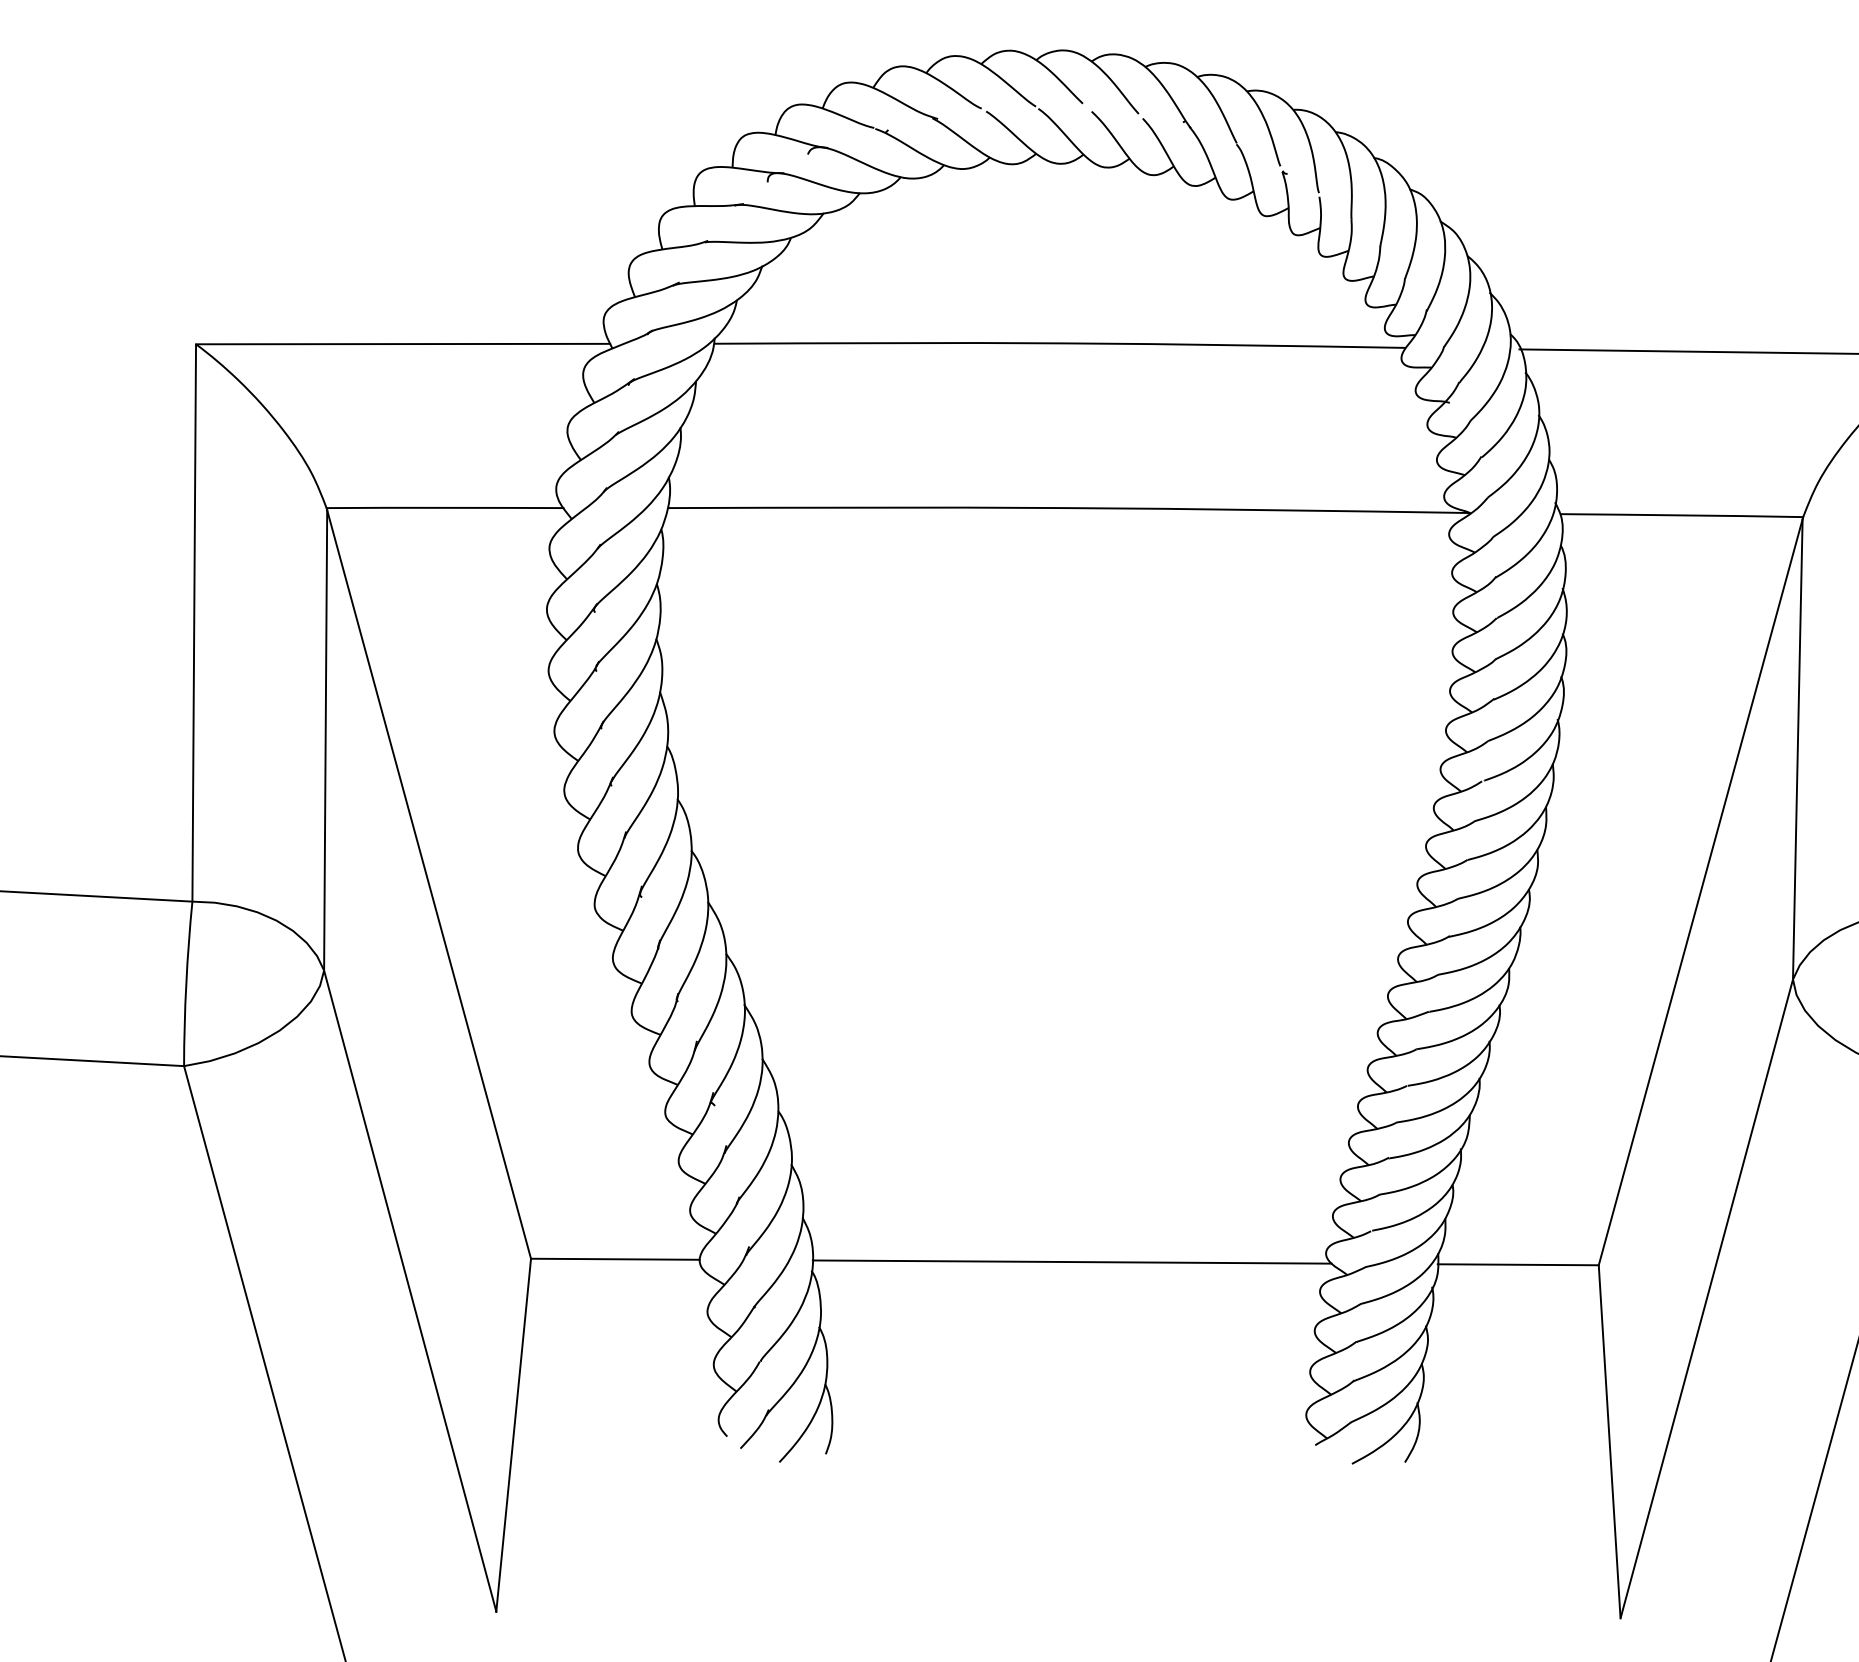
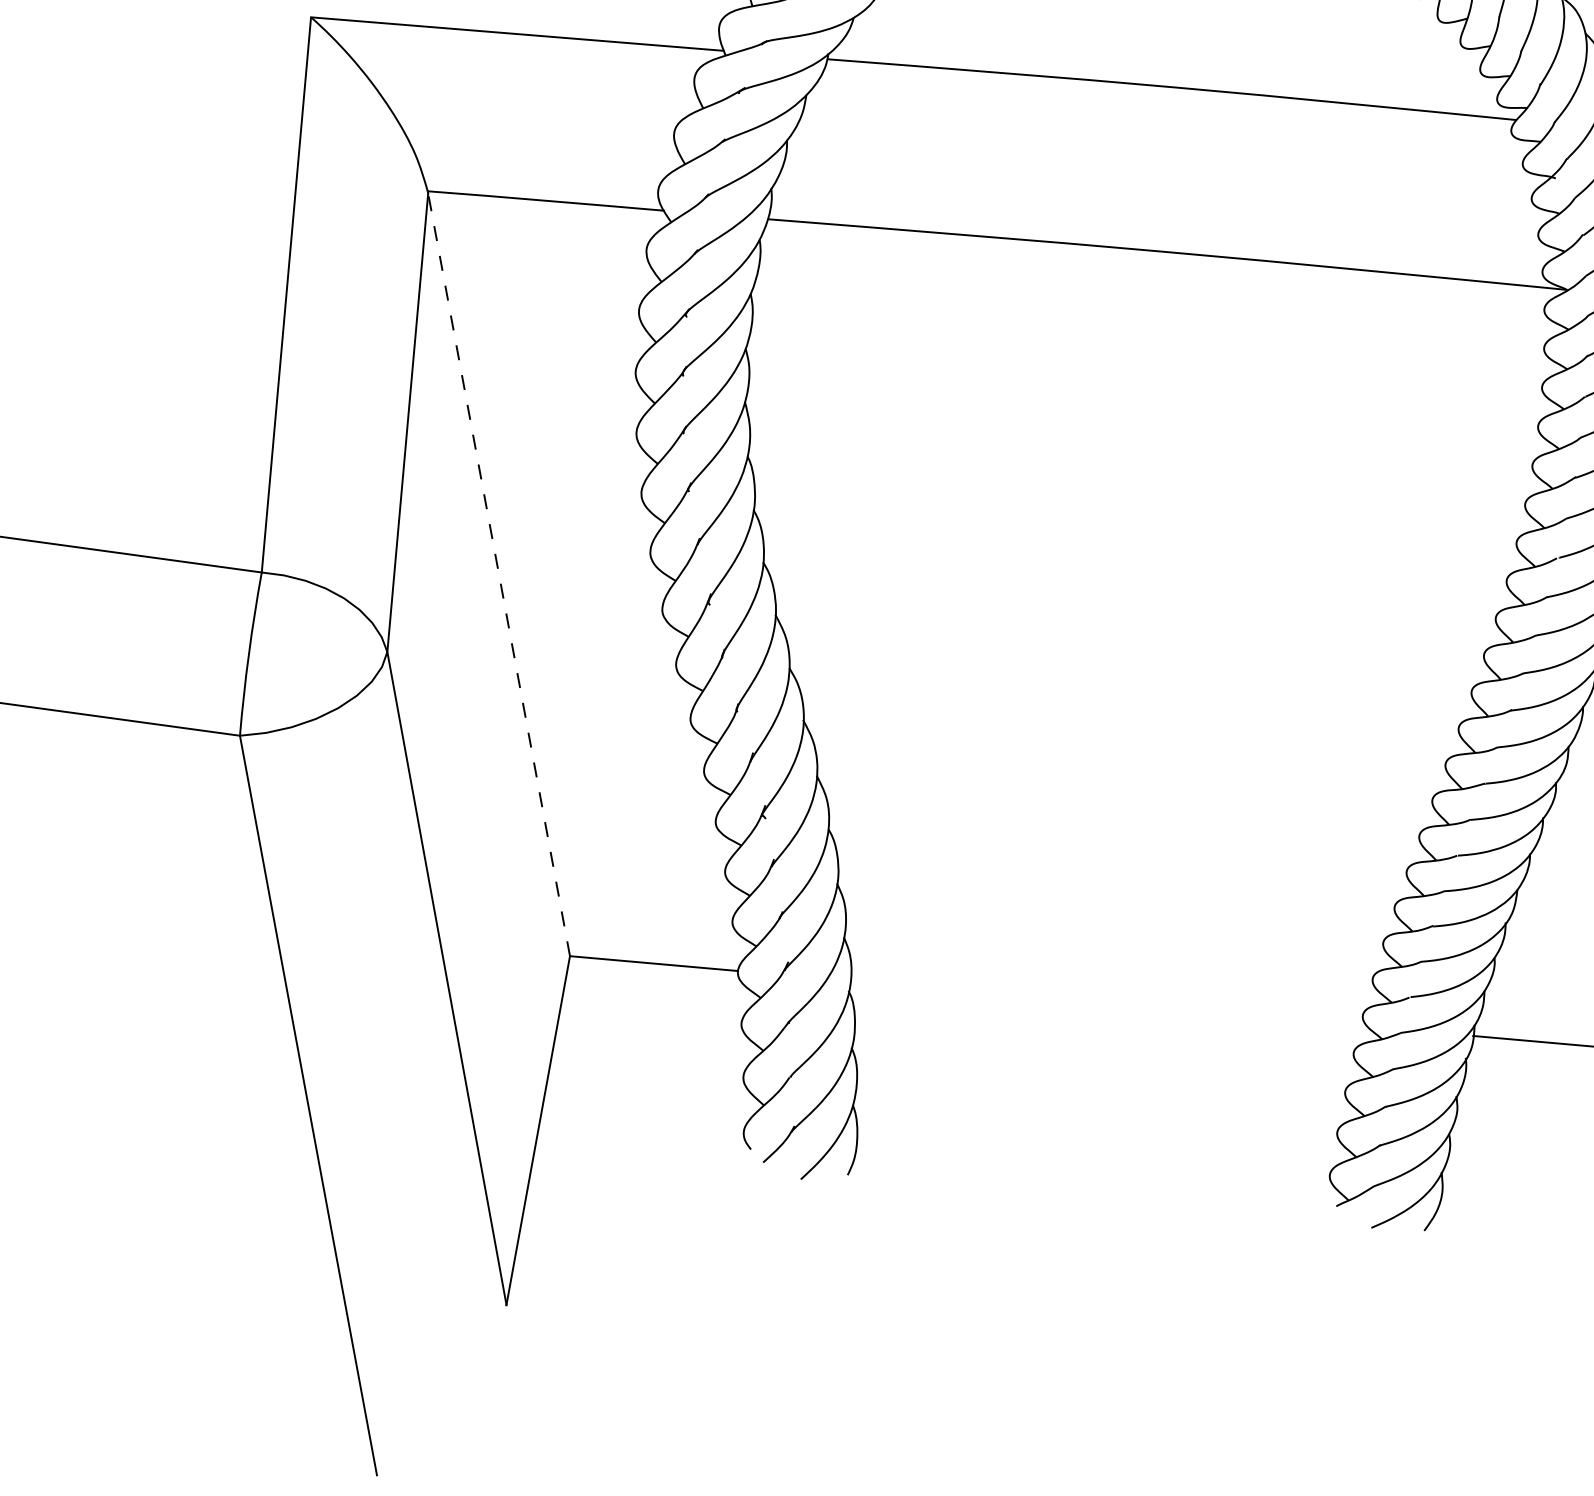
line: (429, 884) -> (499, 574), solid -> dashed
line: (1071, 1261) -> (1108, 1003), removed

